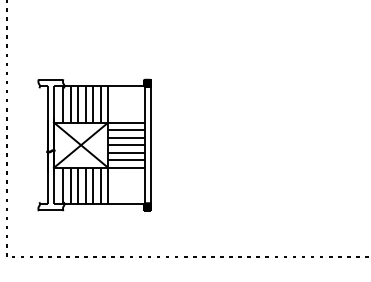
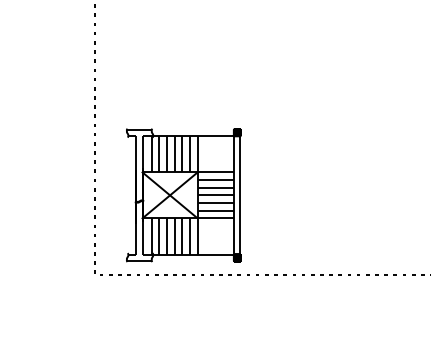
part: (94, 145) -> (183, 195), moved

